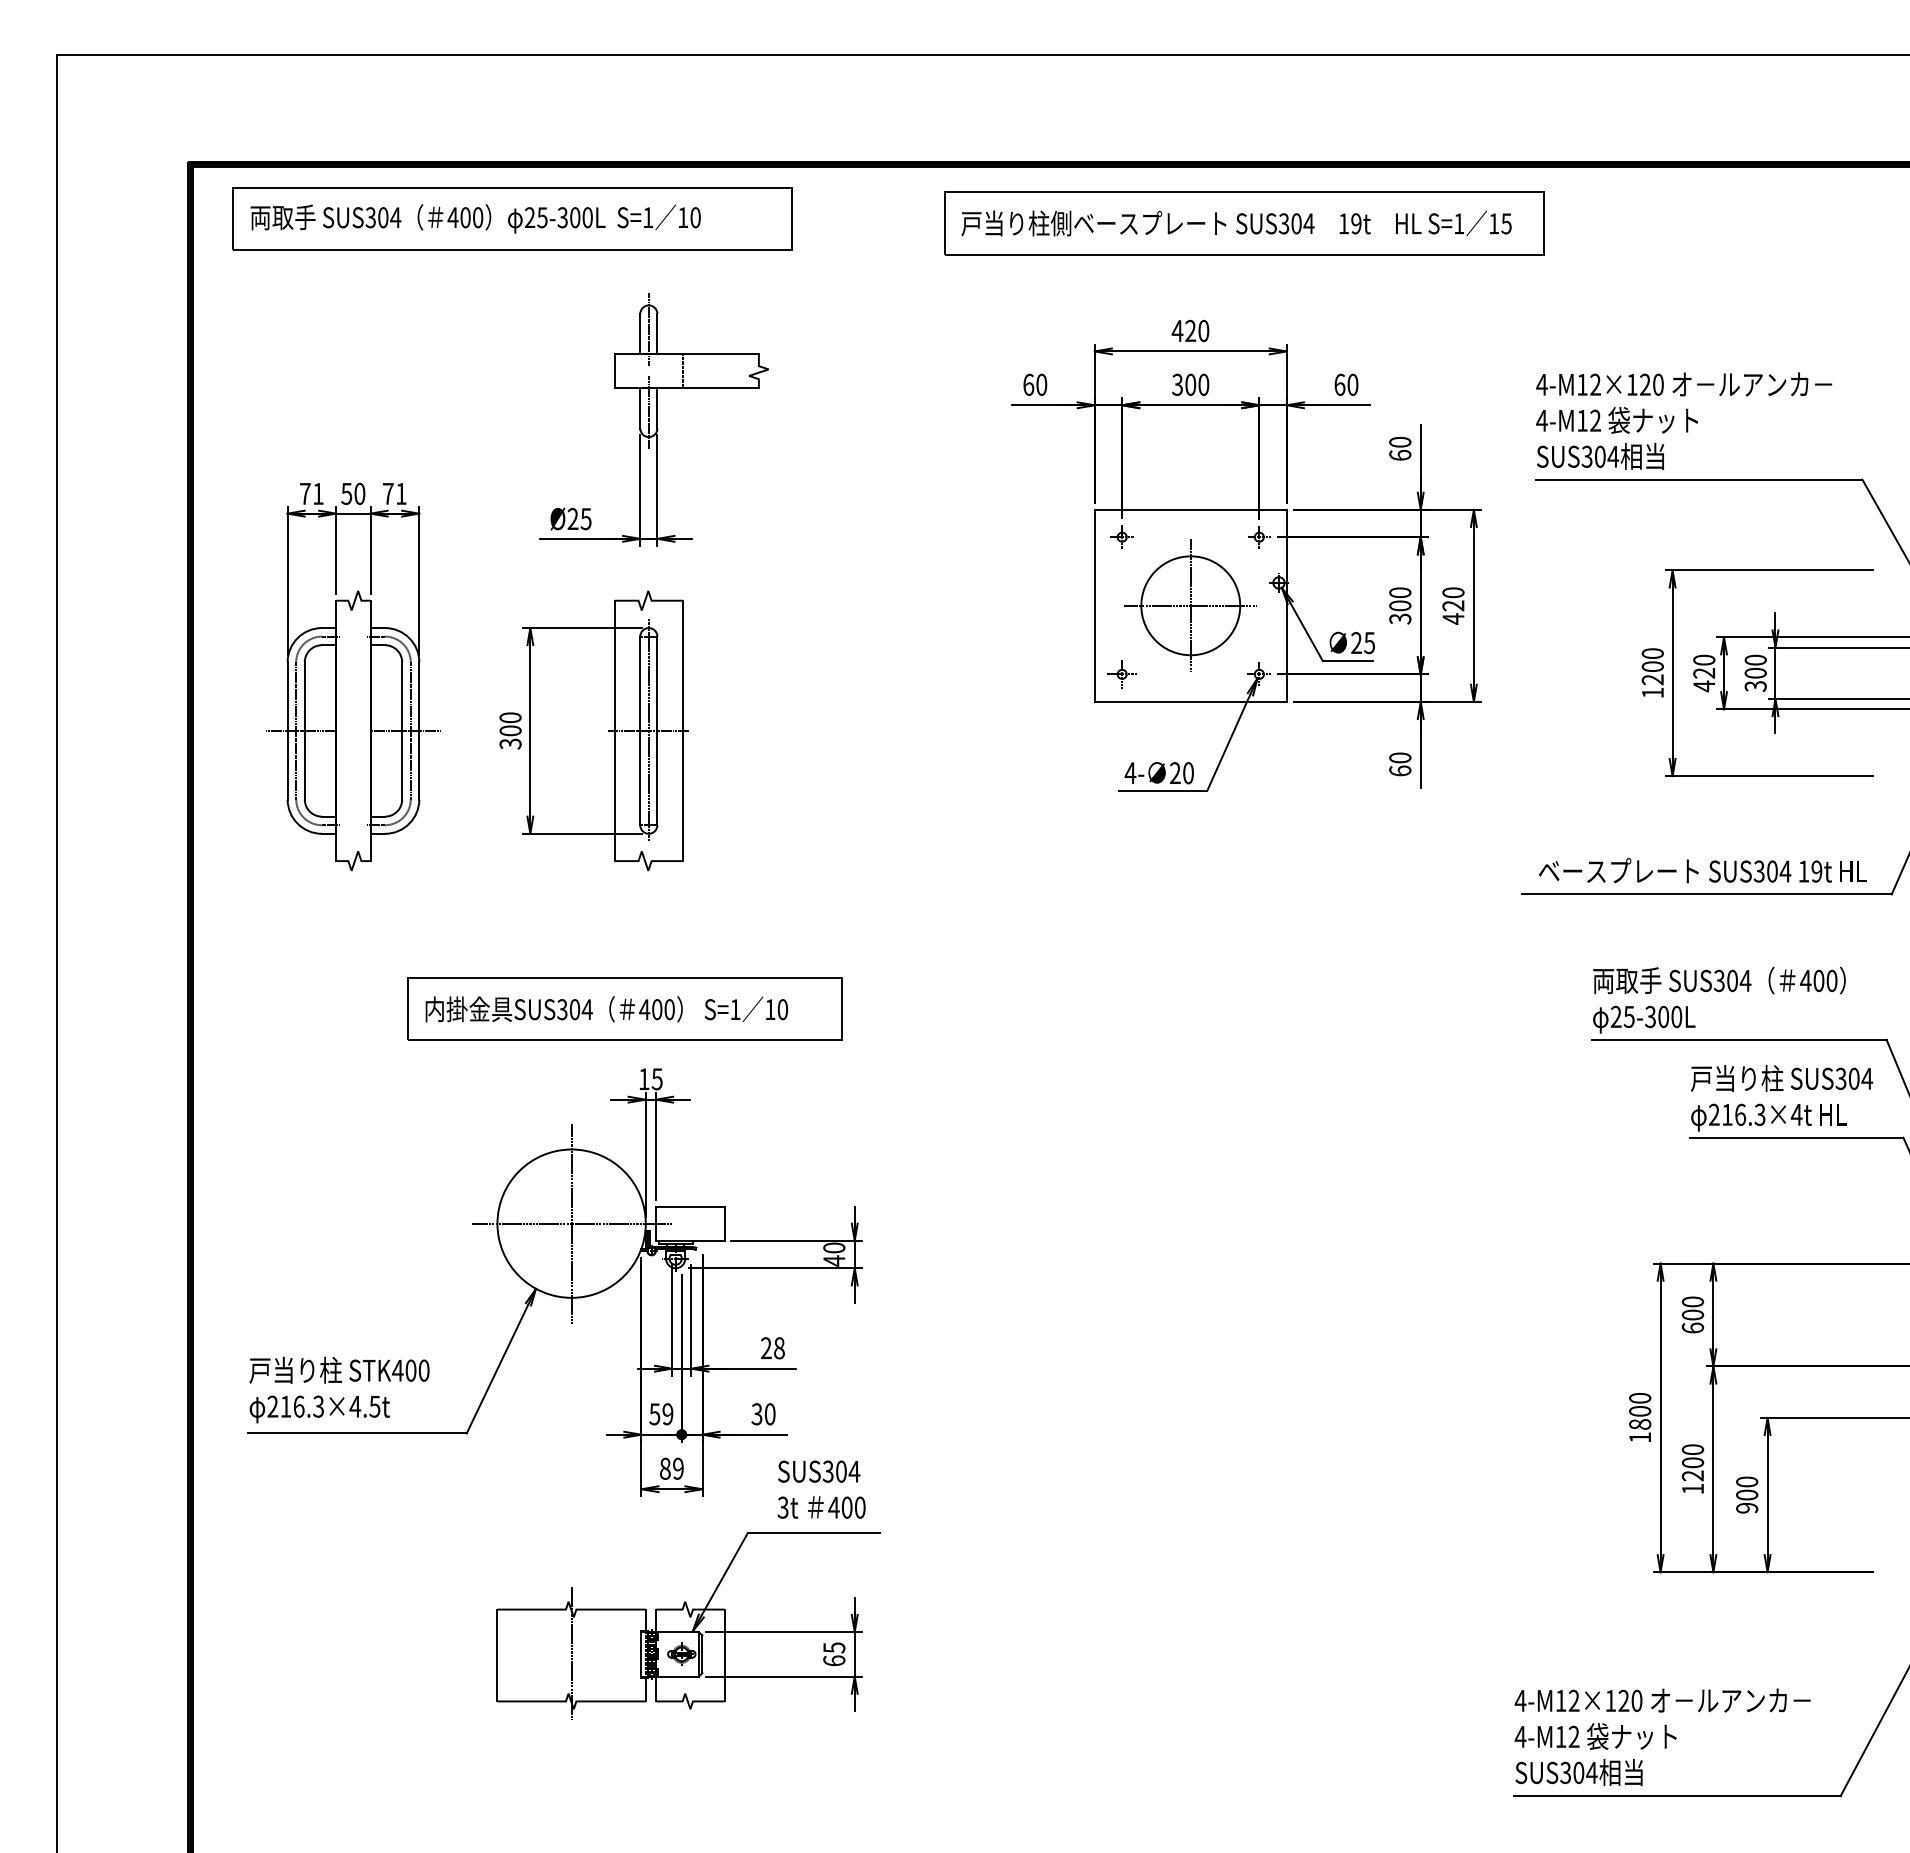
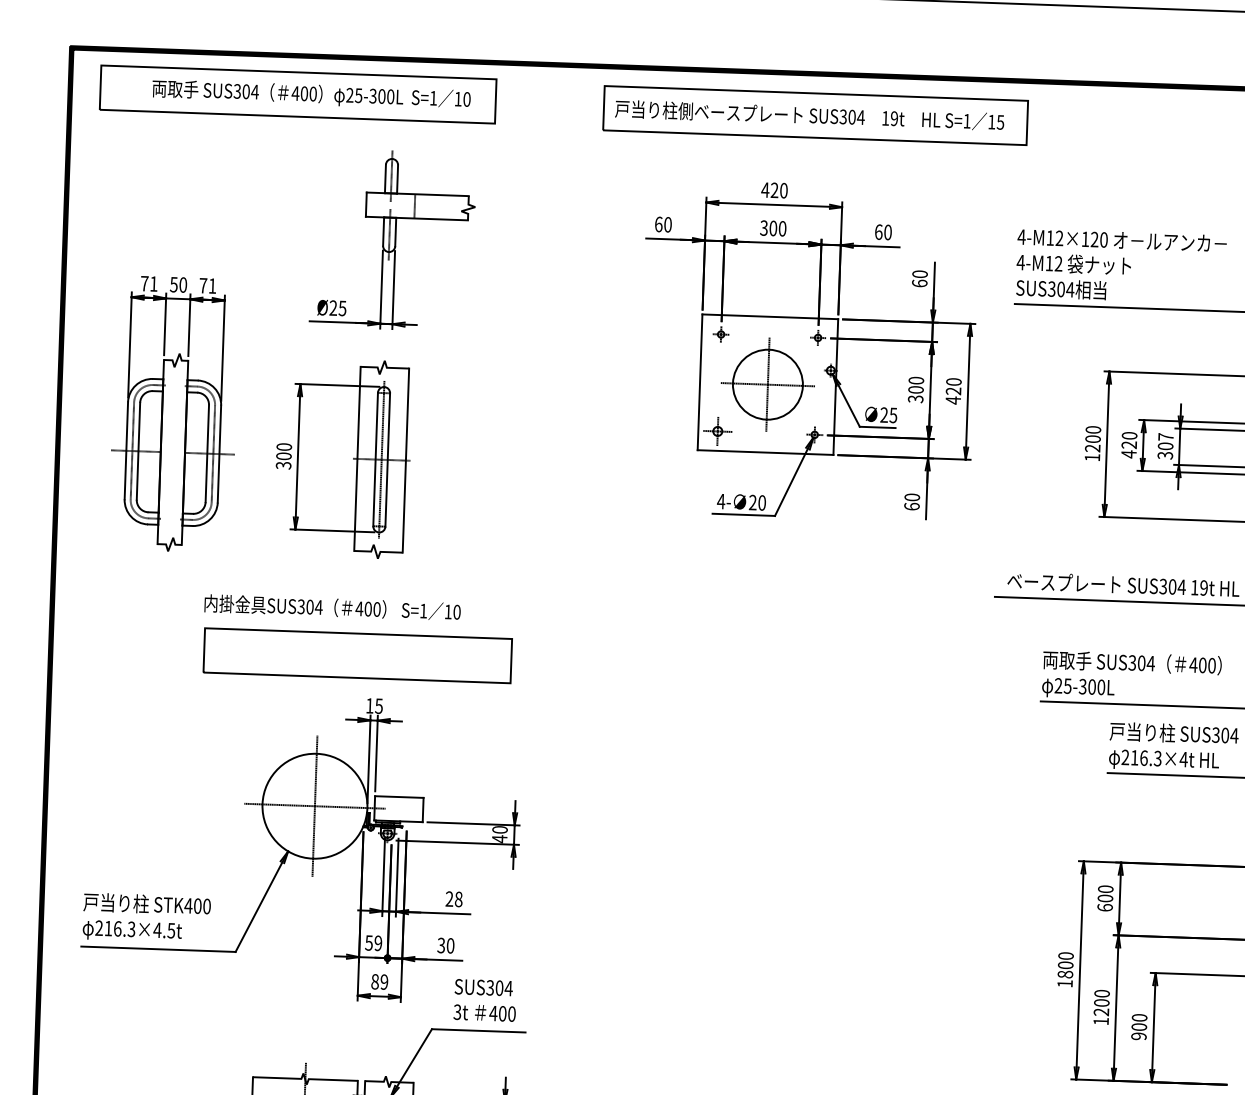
text: (475, 218) -> (311, 94), moved
text: (1755, 659) -> (1165, 436), 300 -> 307
part: (1121, 674) -> (717, 431), size x1.4
text: (606, 1009) -> (332, 607), moved

